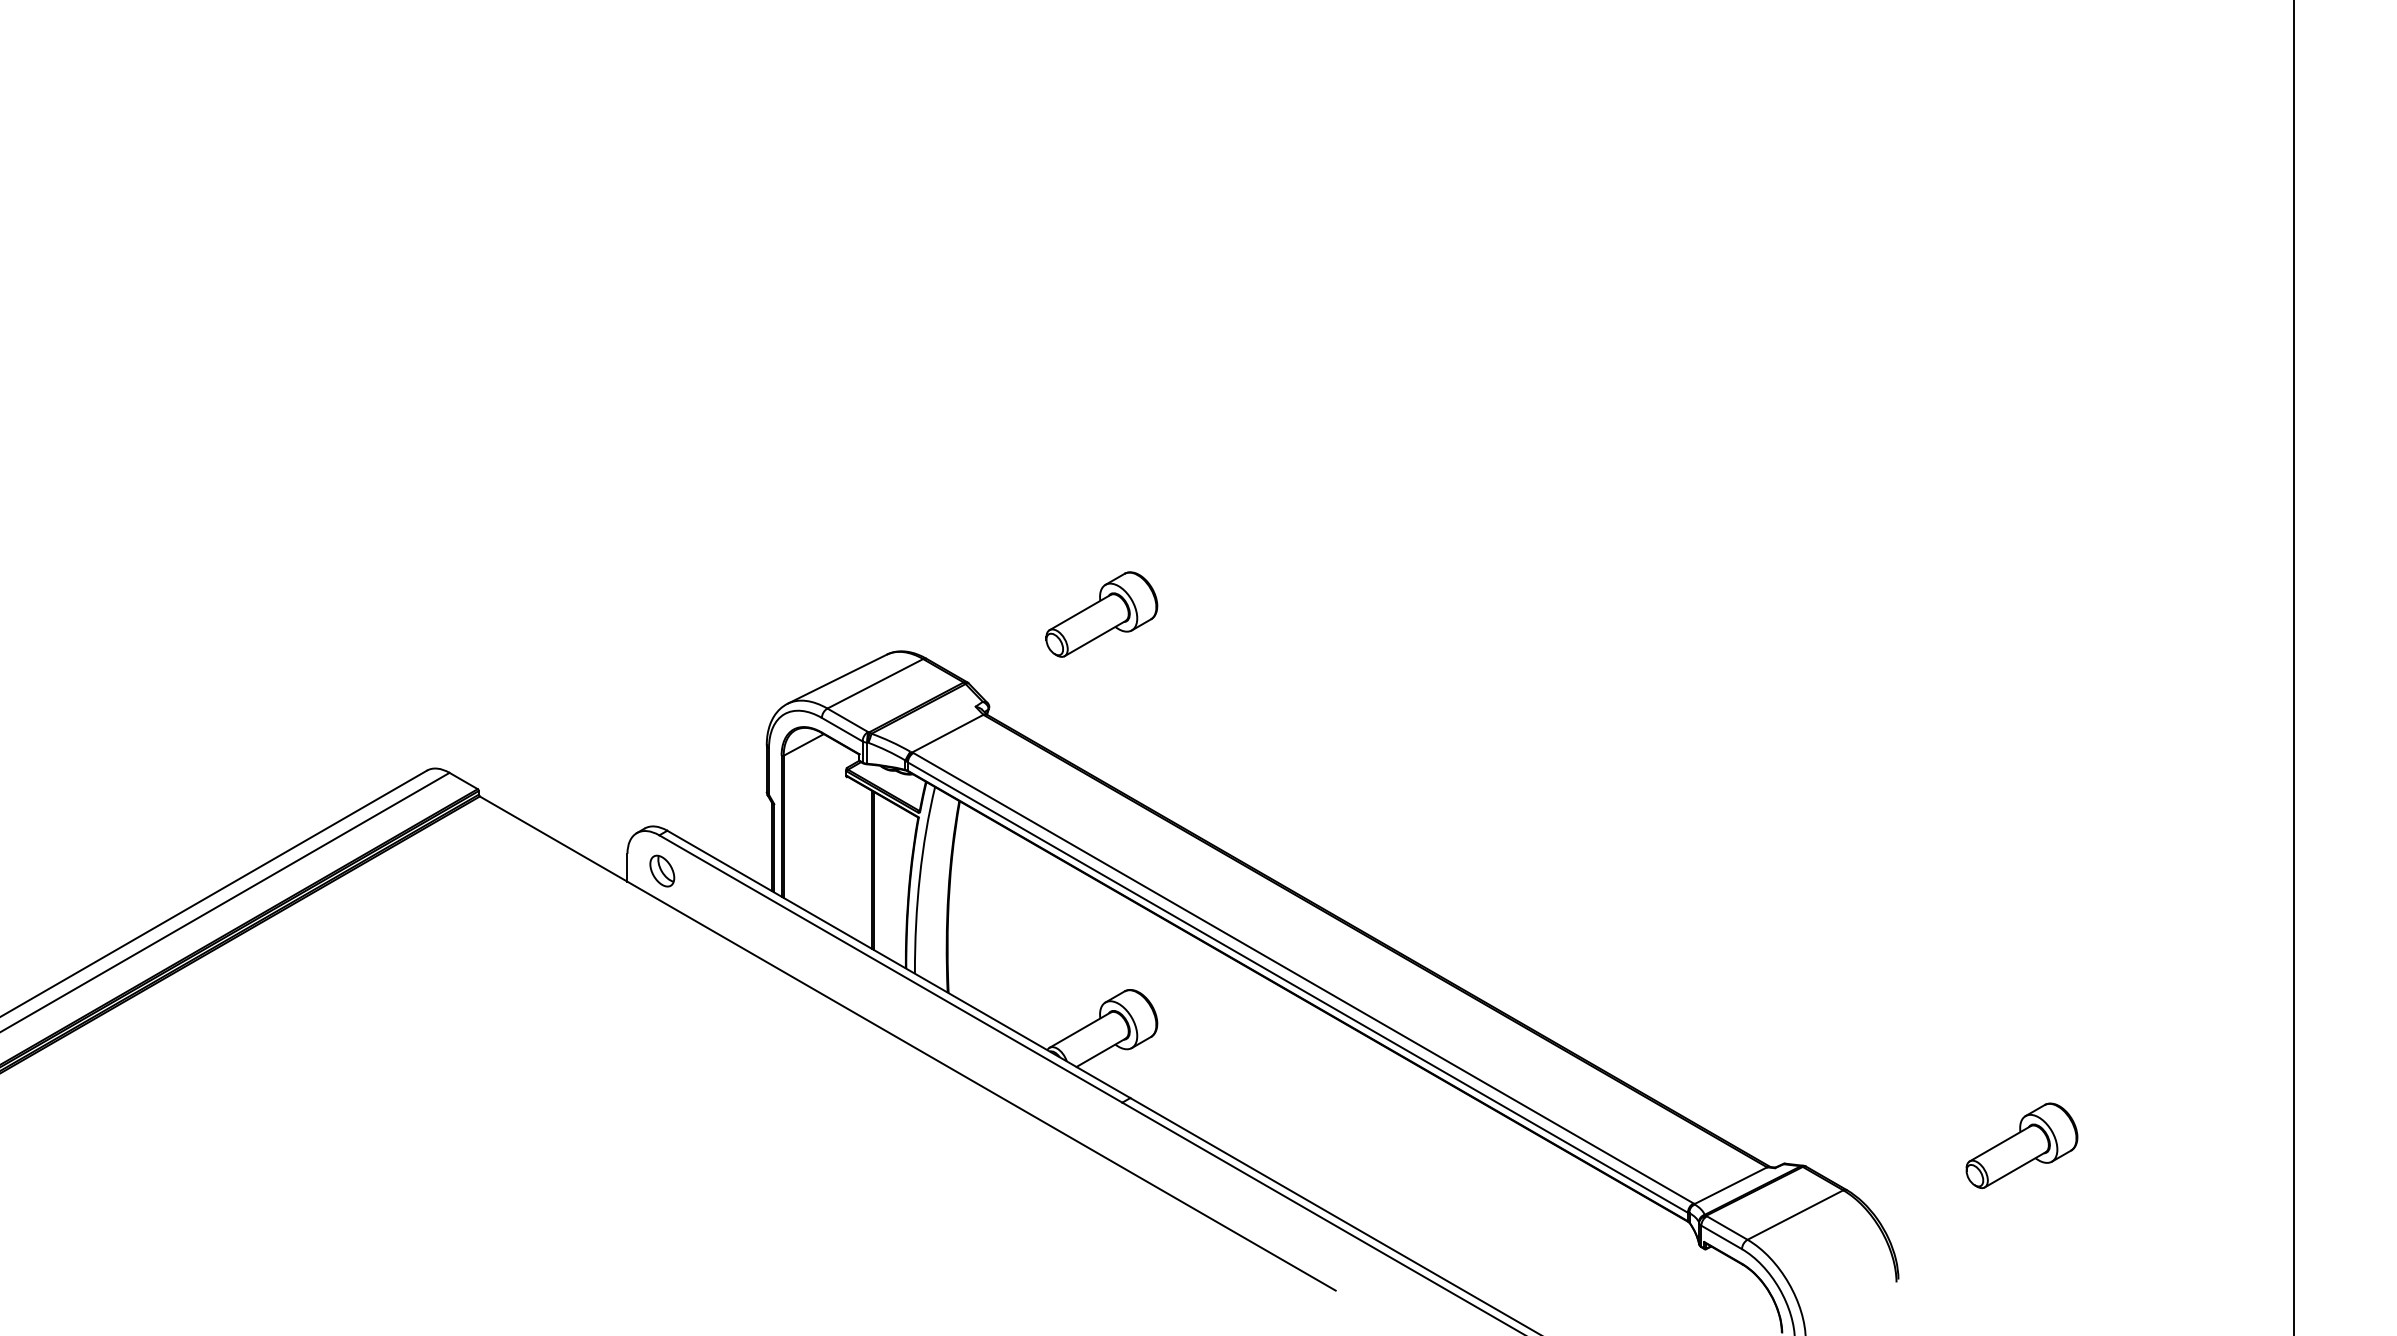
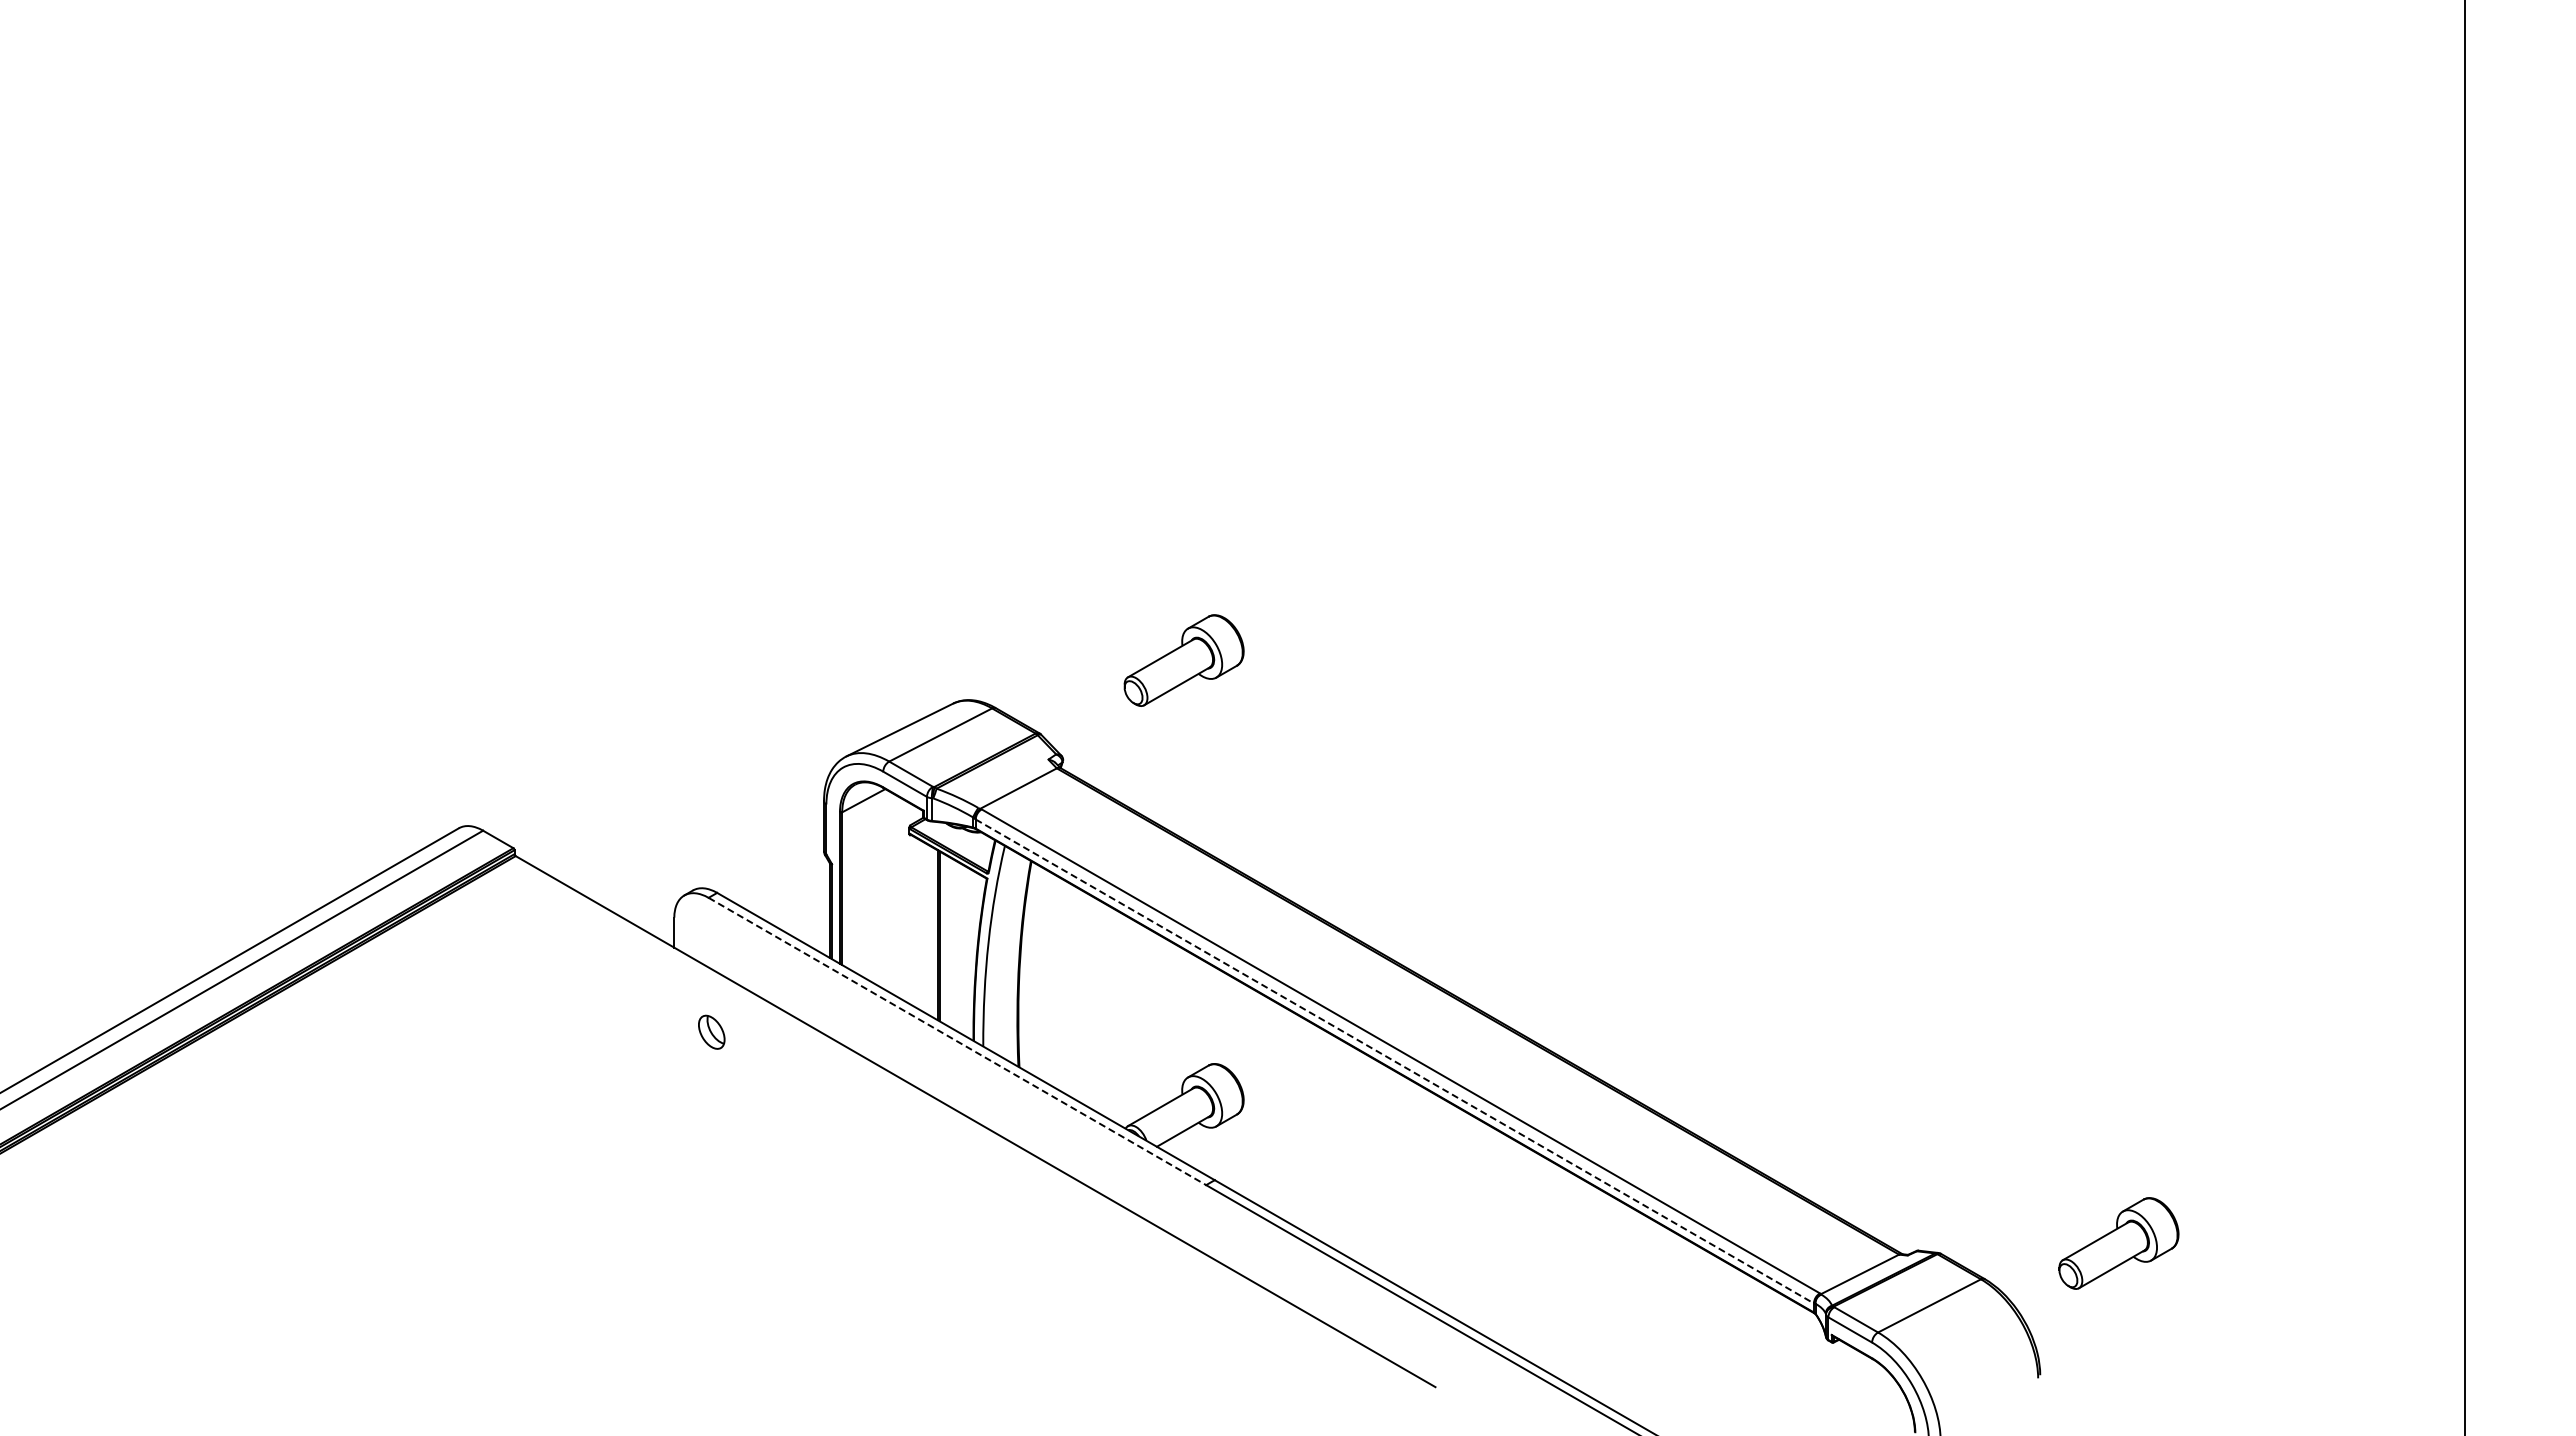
part: (662, 870) -> (711, 1031), moved
line: (890, 969) -> (957, 1041), solid -> dashed
line: (1297, 987) -> (1394, 1061), solid -> dashed
part: (2021, 1145) -> (2118, 1243), moved

